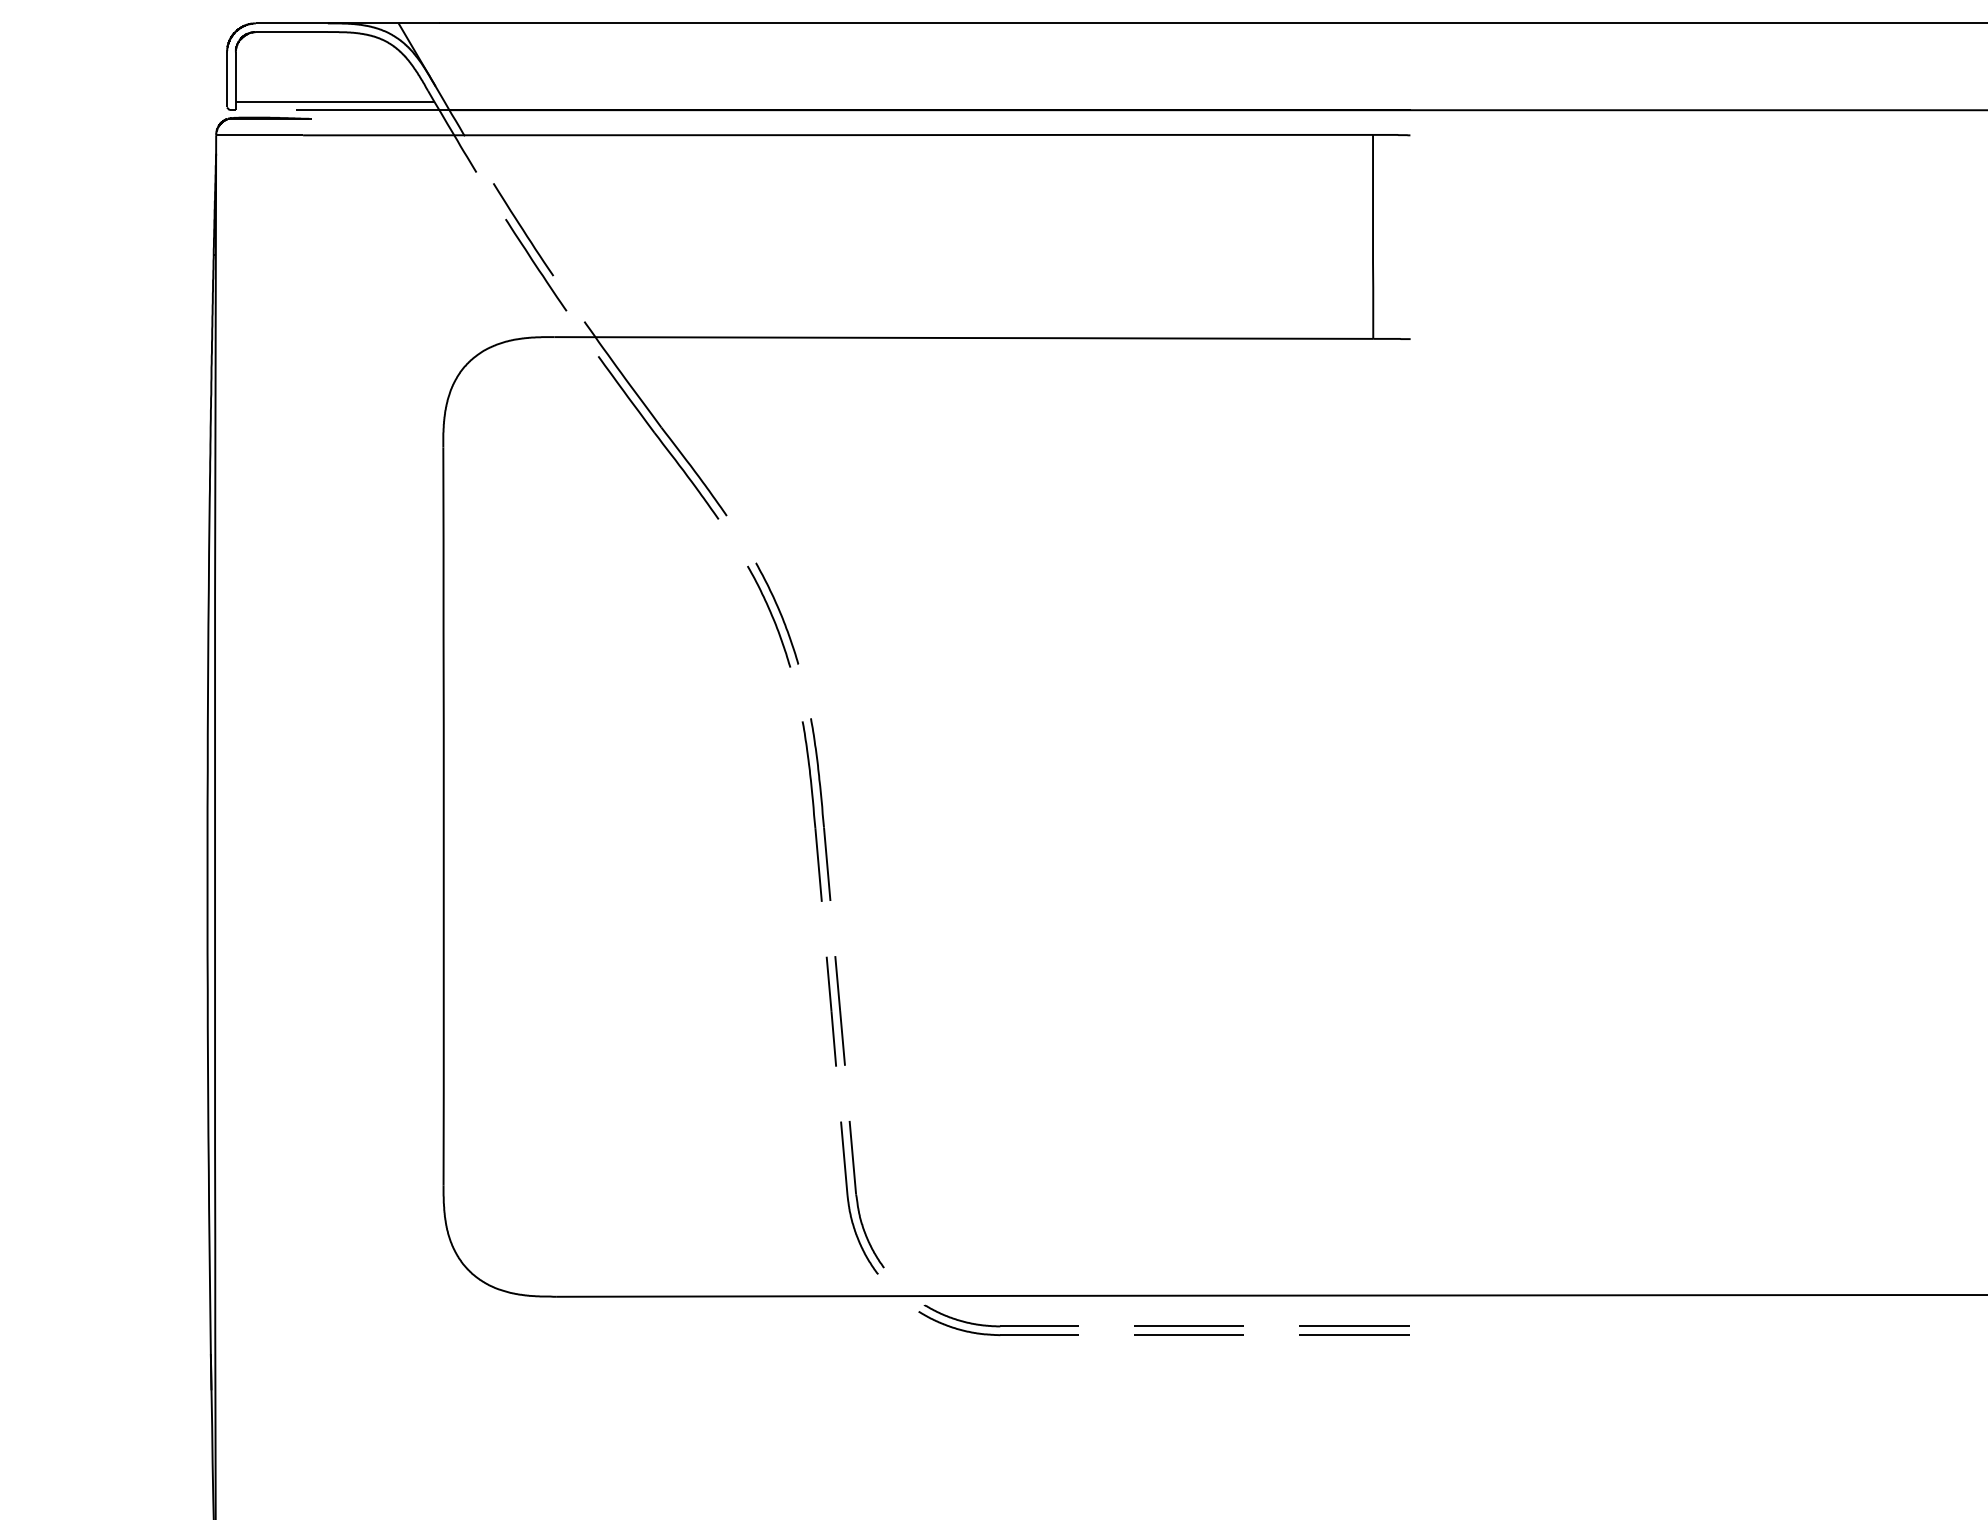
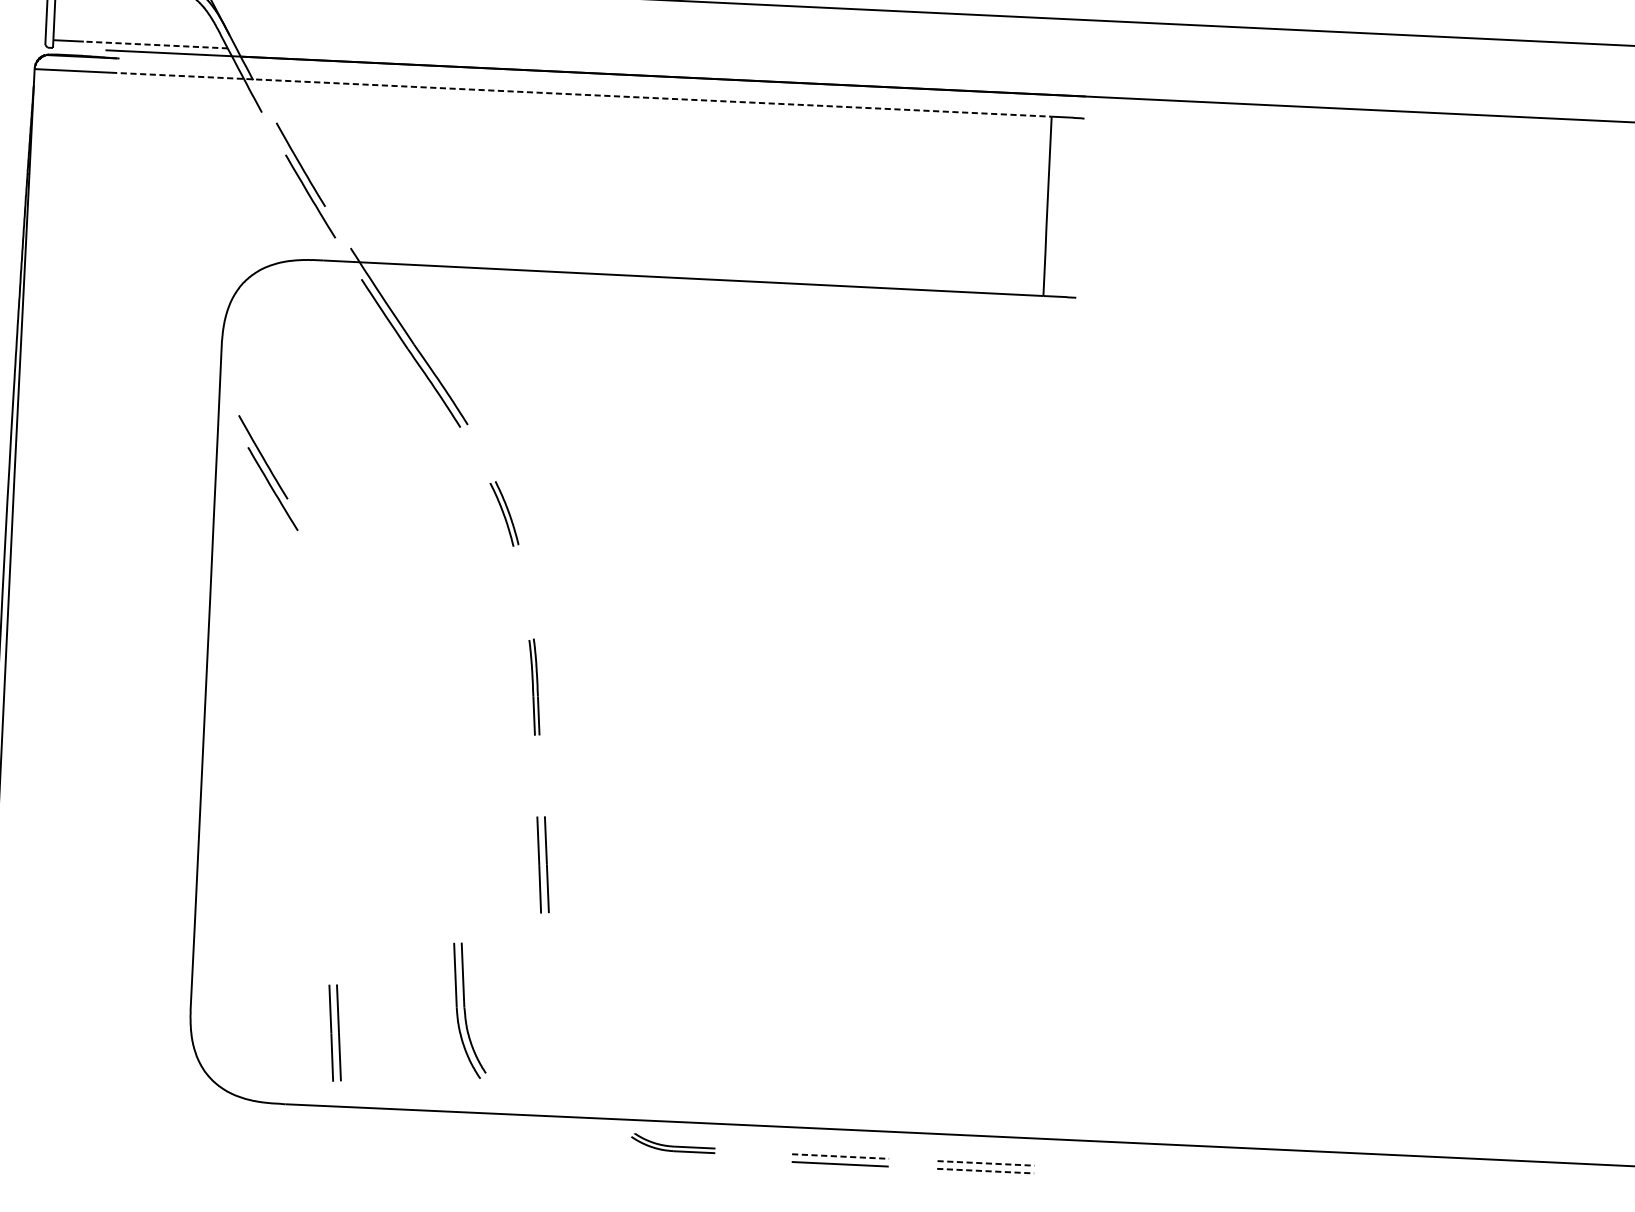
line: (352, 101) -> (155, 45), solid -> dashed
line: (838, 135) -> (581, 95), solid -> dashed
part: (503, 581) -> (268, 473), added
part: (773, 614) -> (504, 513), size x0.7
part: (816, 809) -> (534, 686), size x0.6
part: (862, 1197) -> (469, 1010), moved
part: (608, 1213) -> (334, 1033), added
part: (998, 1320) -> (673, 1143), size x0.6
line: (1189, 1326) -> (840, 1156), solid -> dashed
line: (1355, 1326) -> (986, 1163), solid -> dashed
line: (1355, 1335) -> (986, 1171), solid -> dashed

